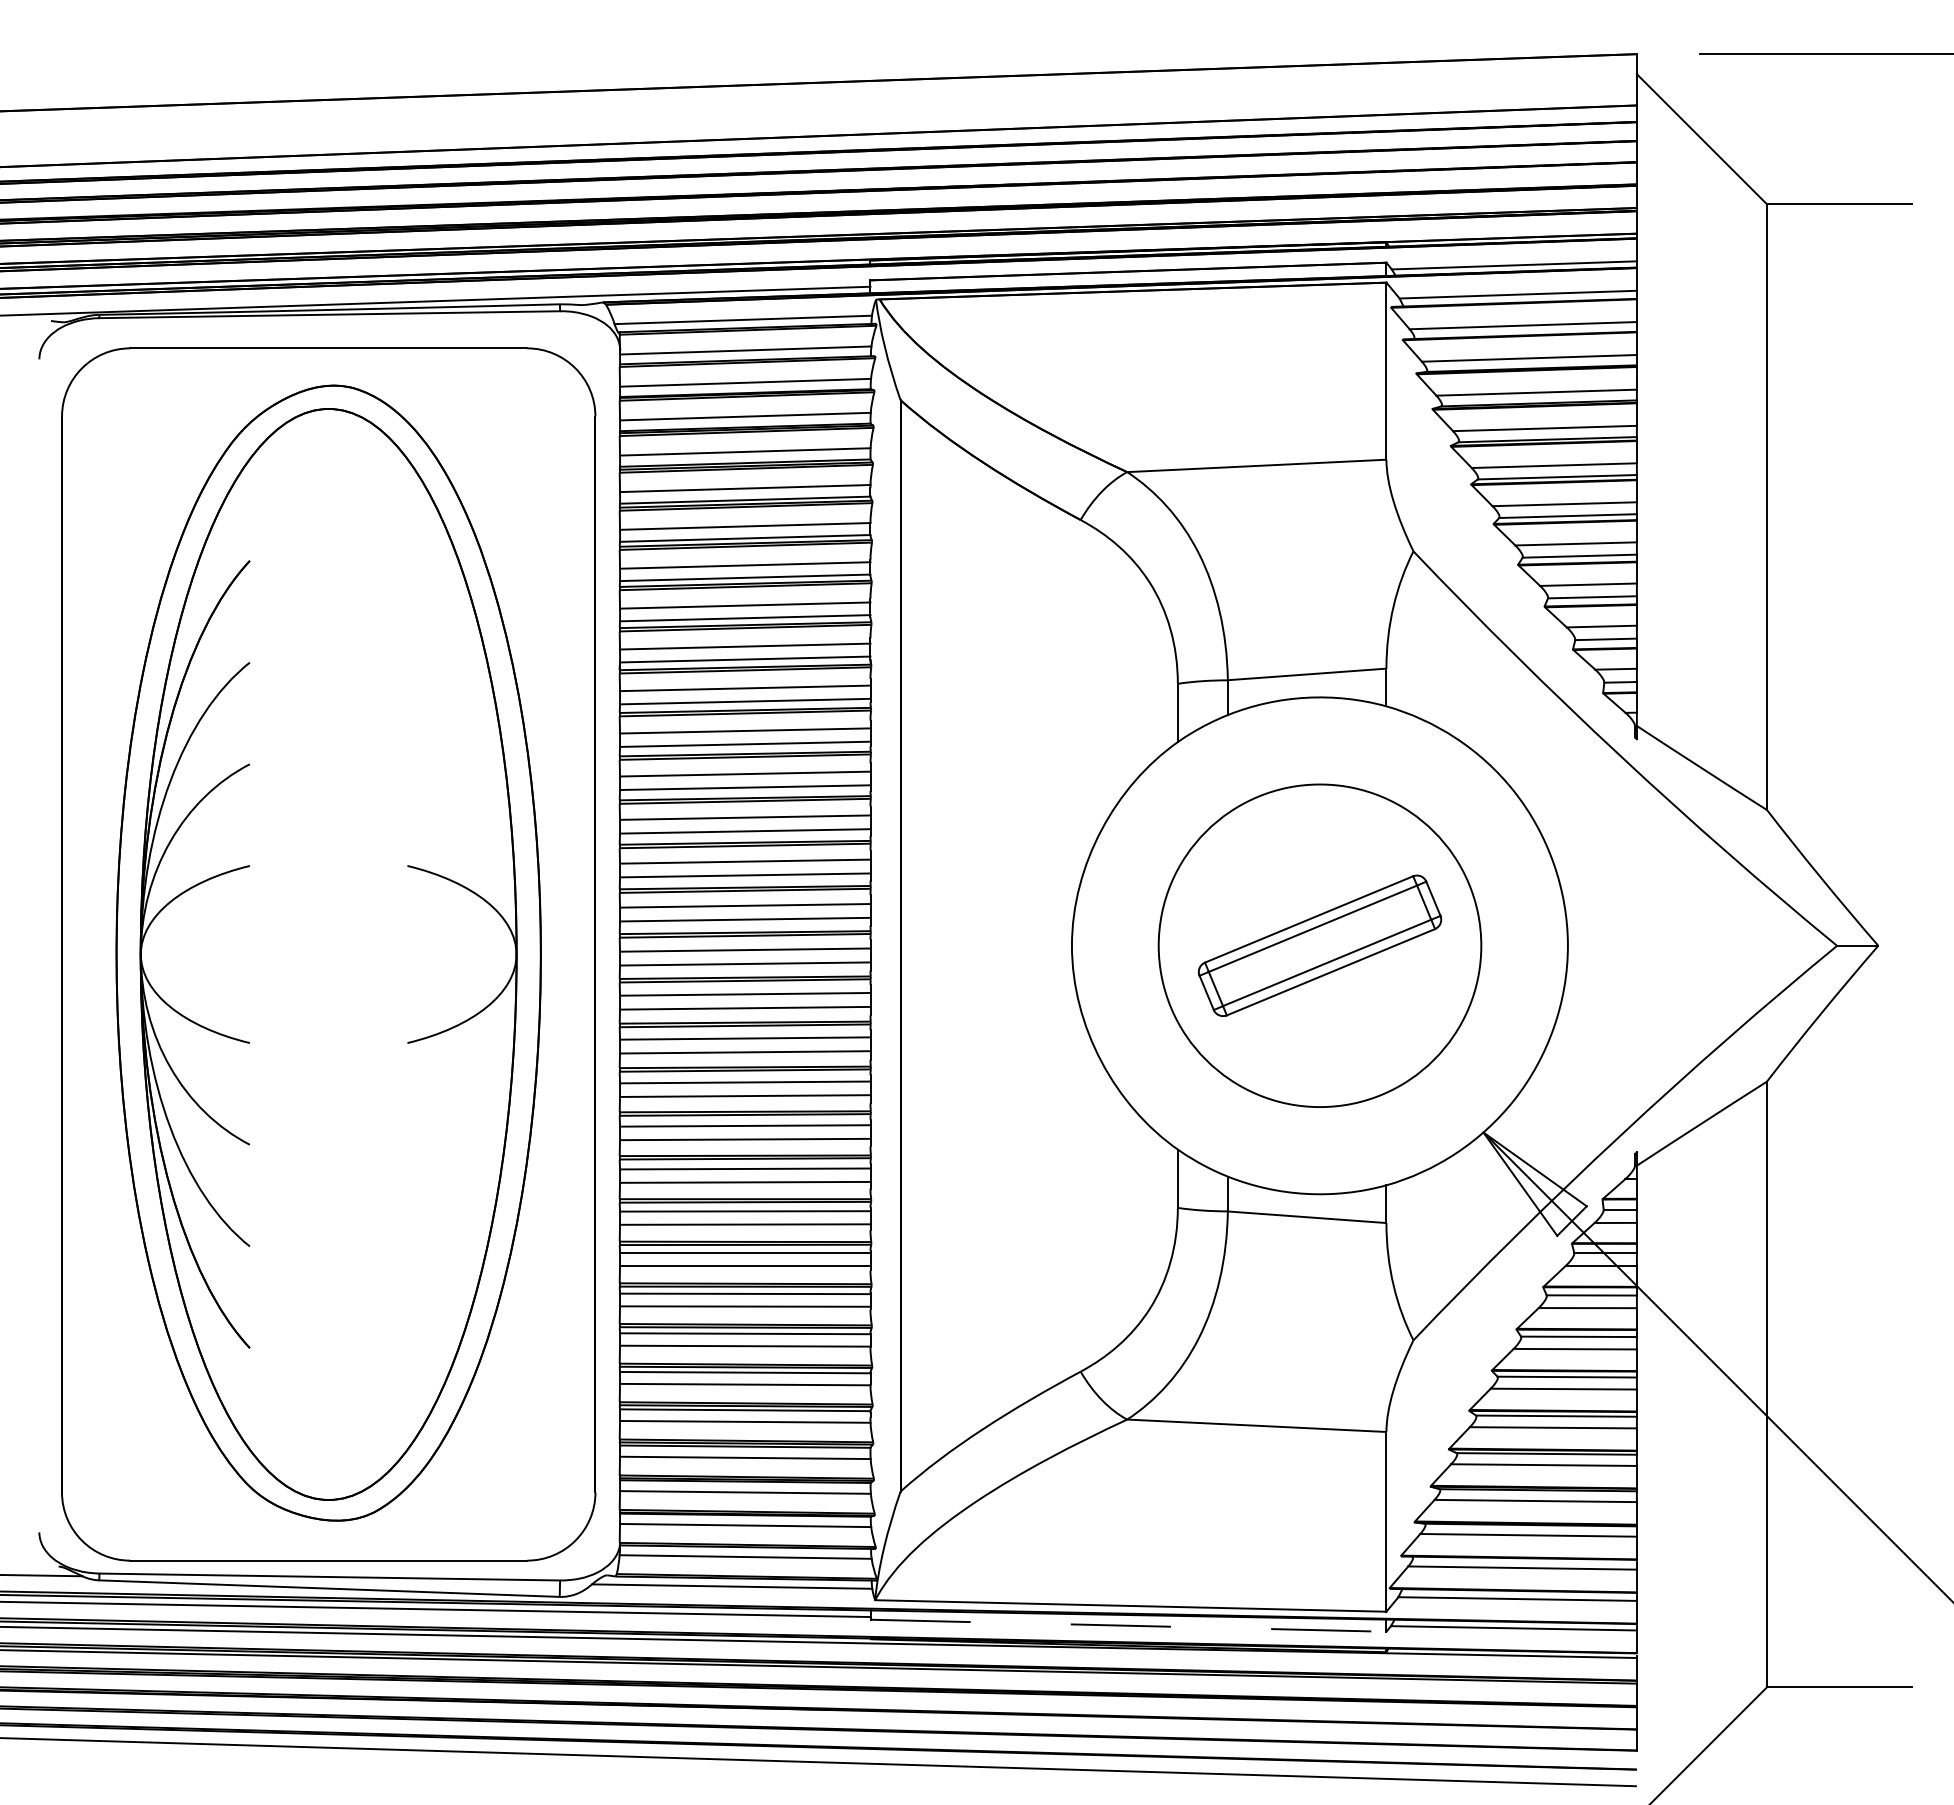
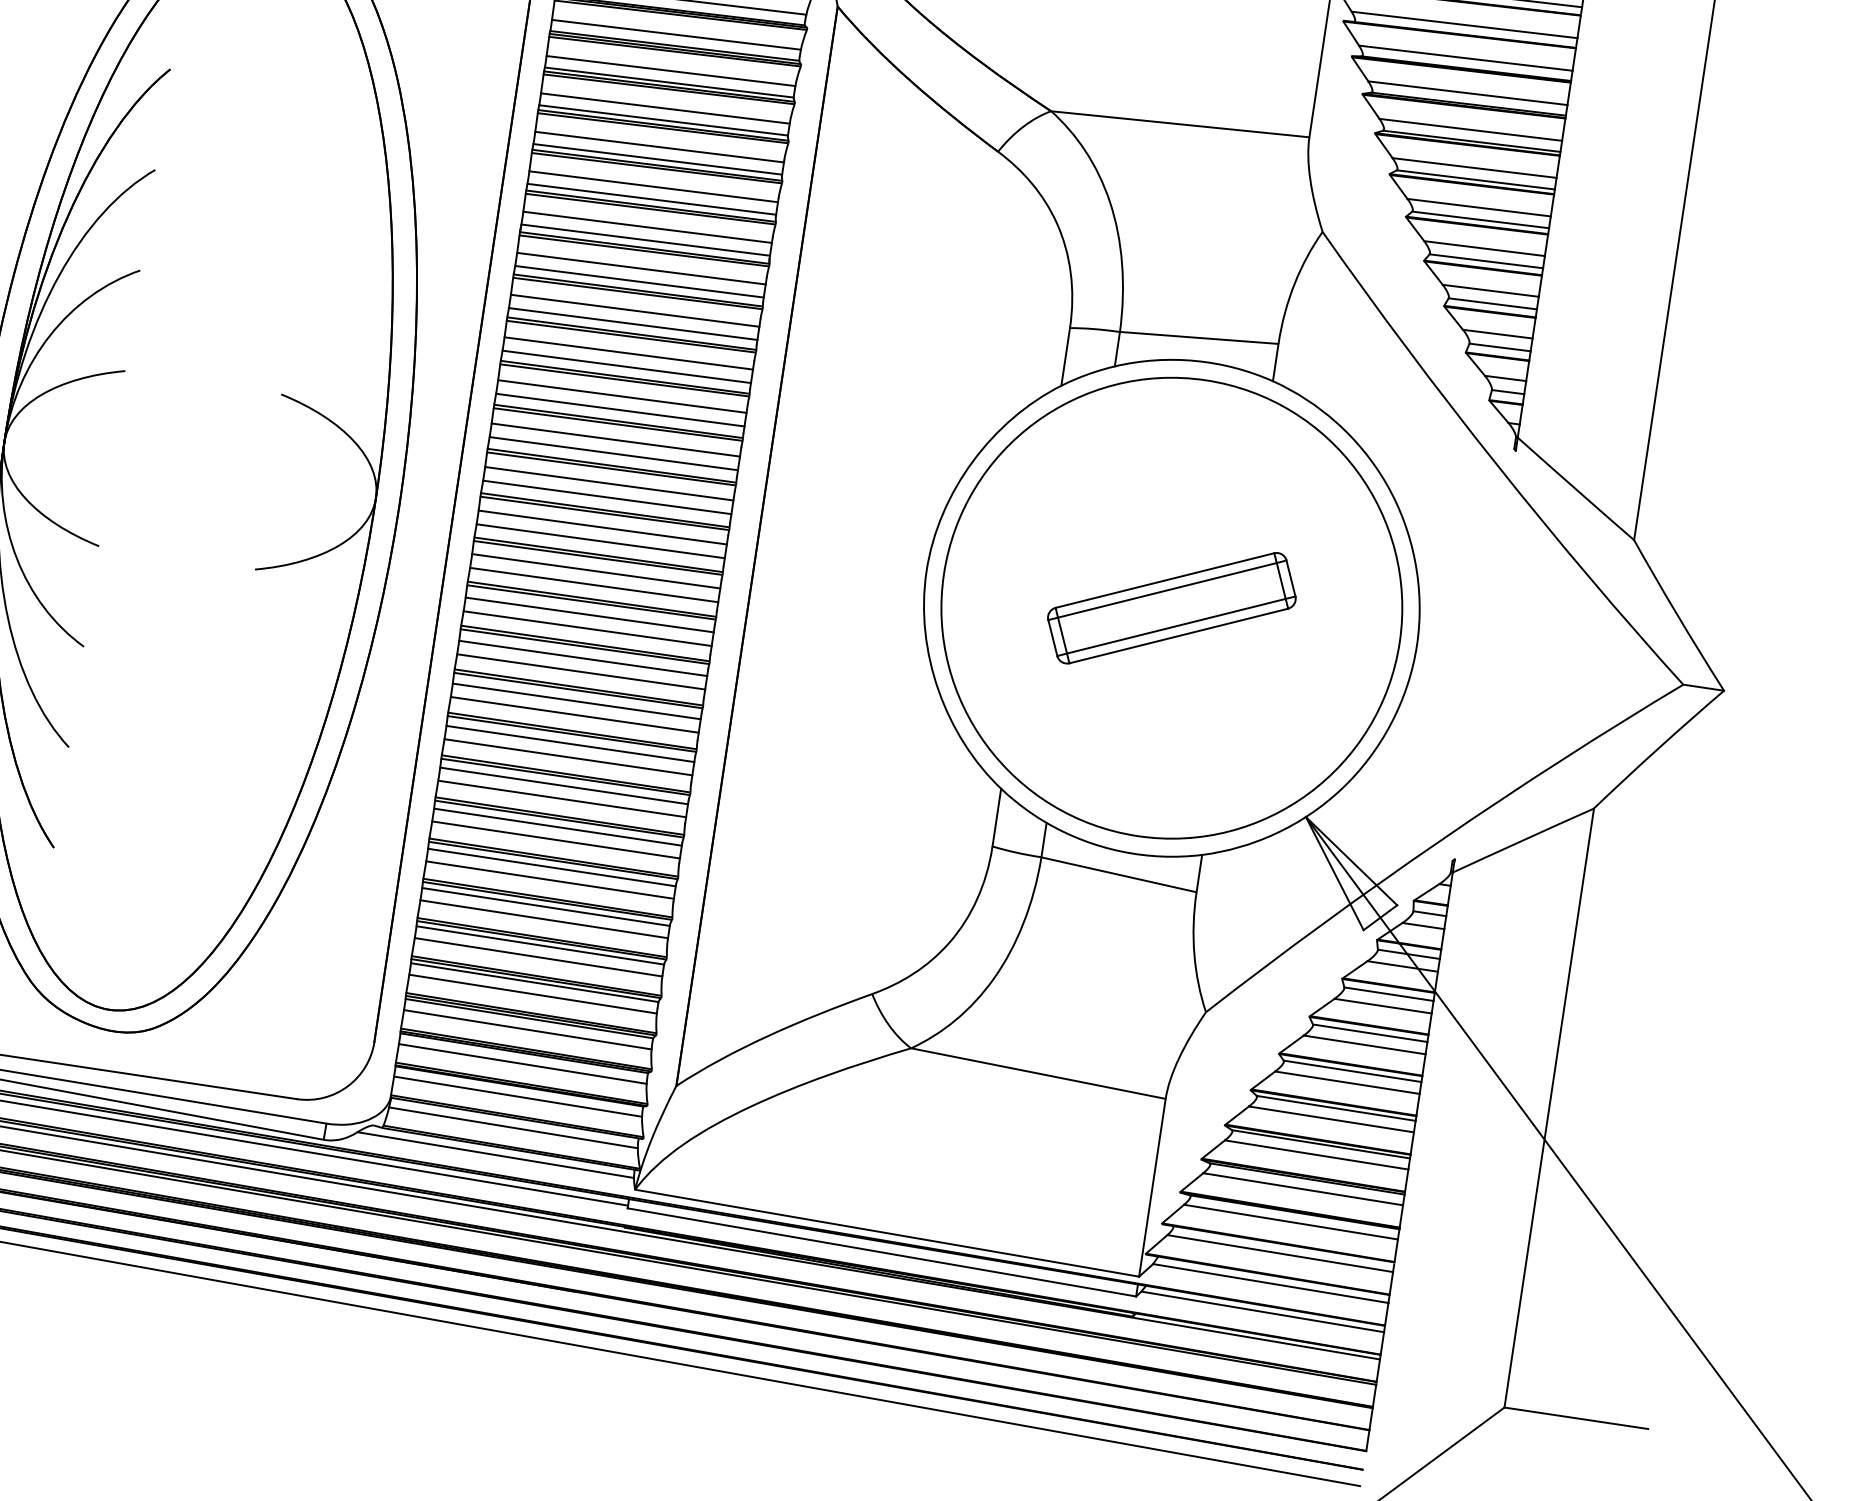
circle: (1319, 945) -> (1171, 607), size x1.43
line: (1128, 1625) -> (881, 1252), dashed -> solid

